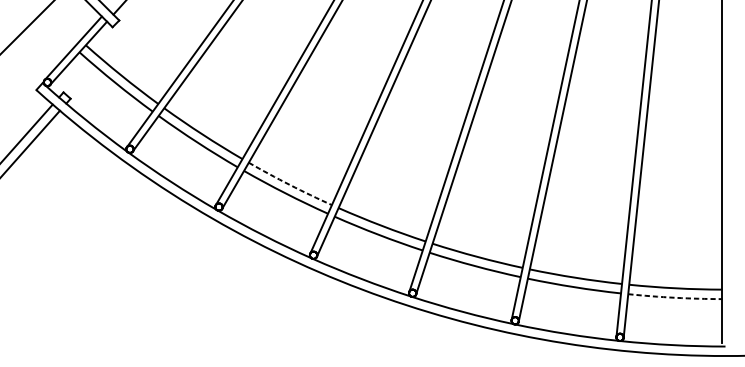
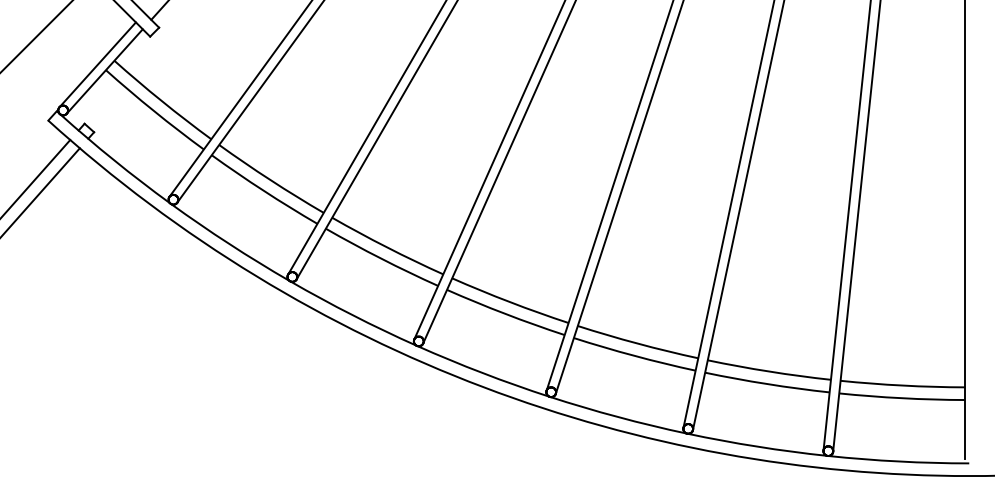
arc: (290, 184) -> (387, 247), dashed -> solid
arc: (675, 297) -> (902, 398), dashed -> solid

